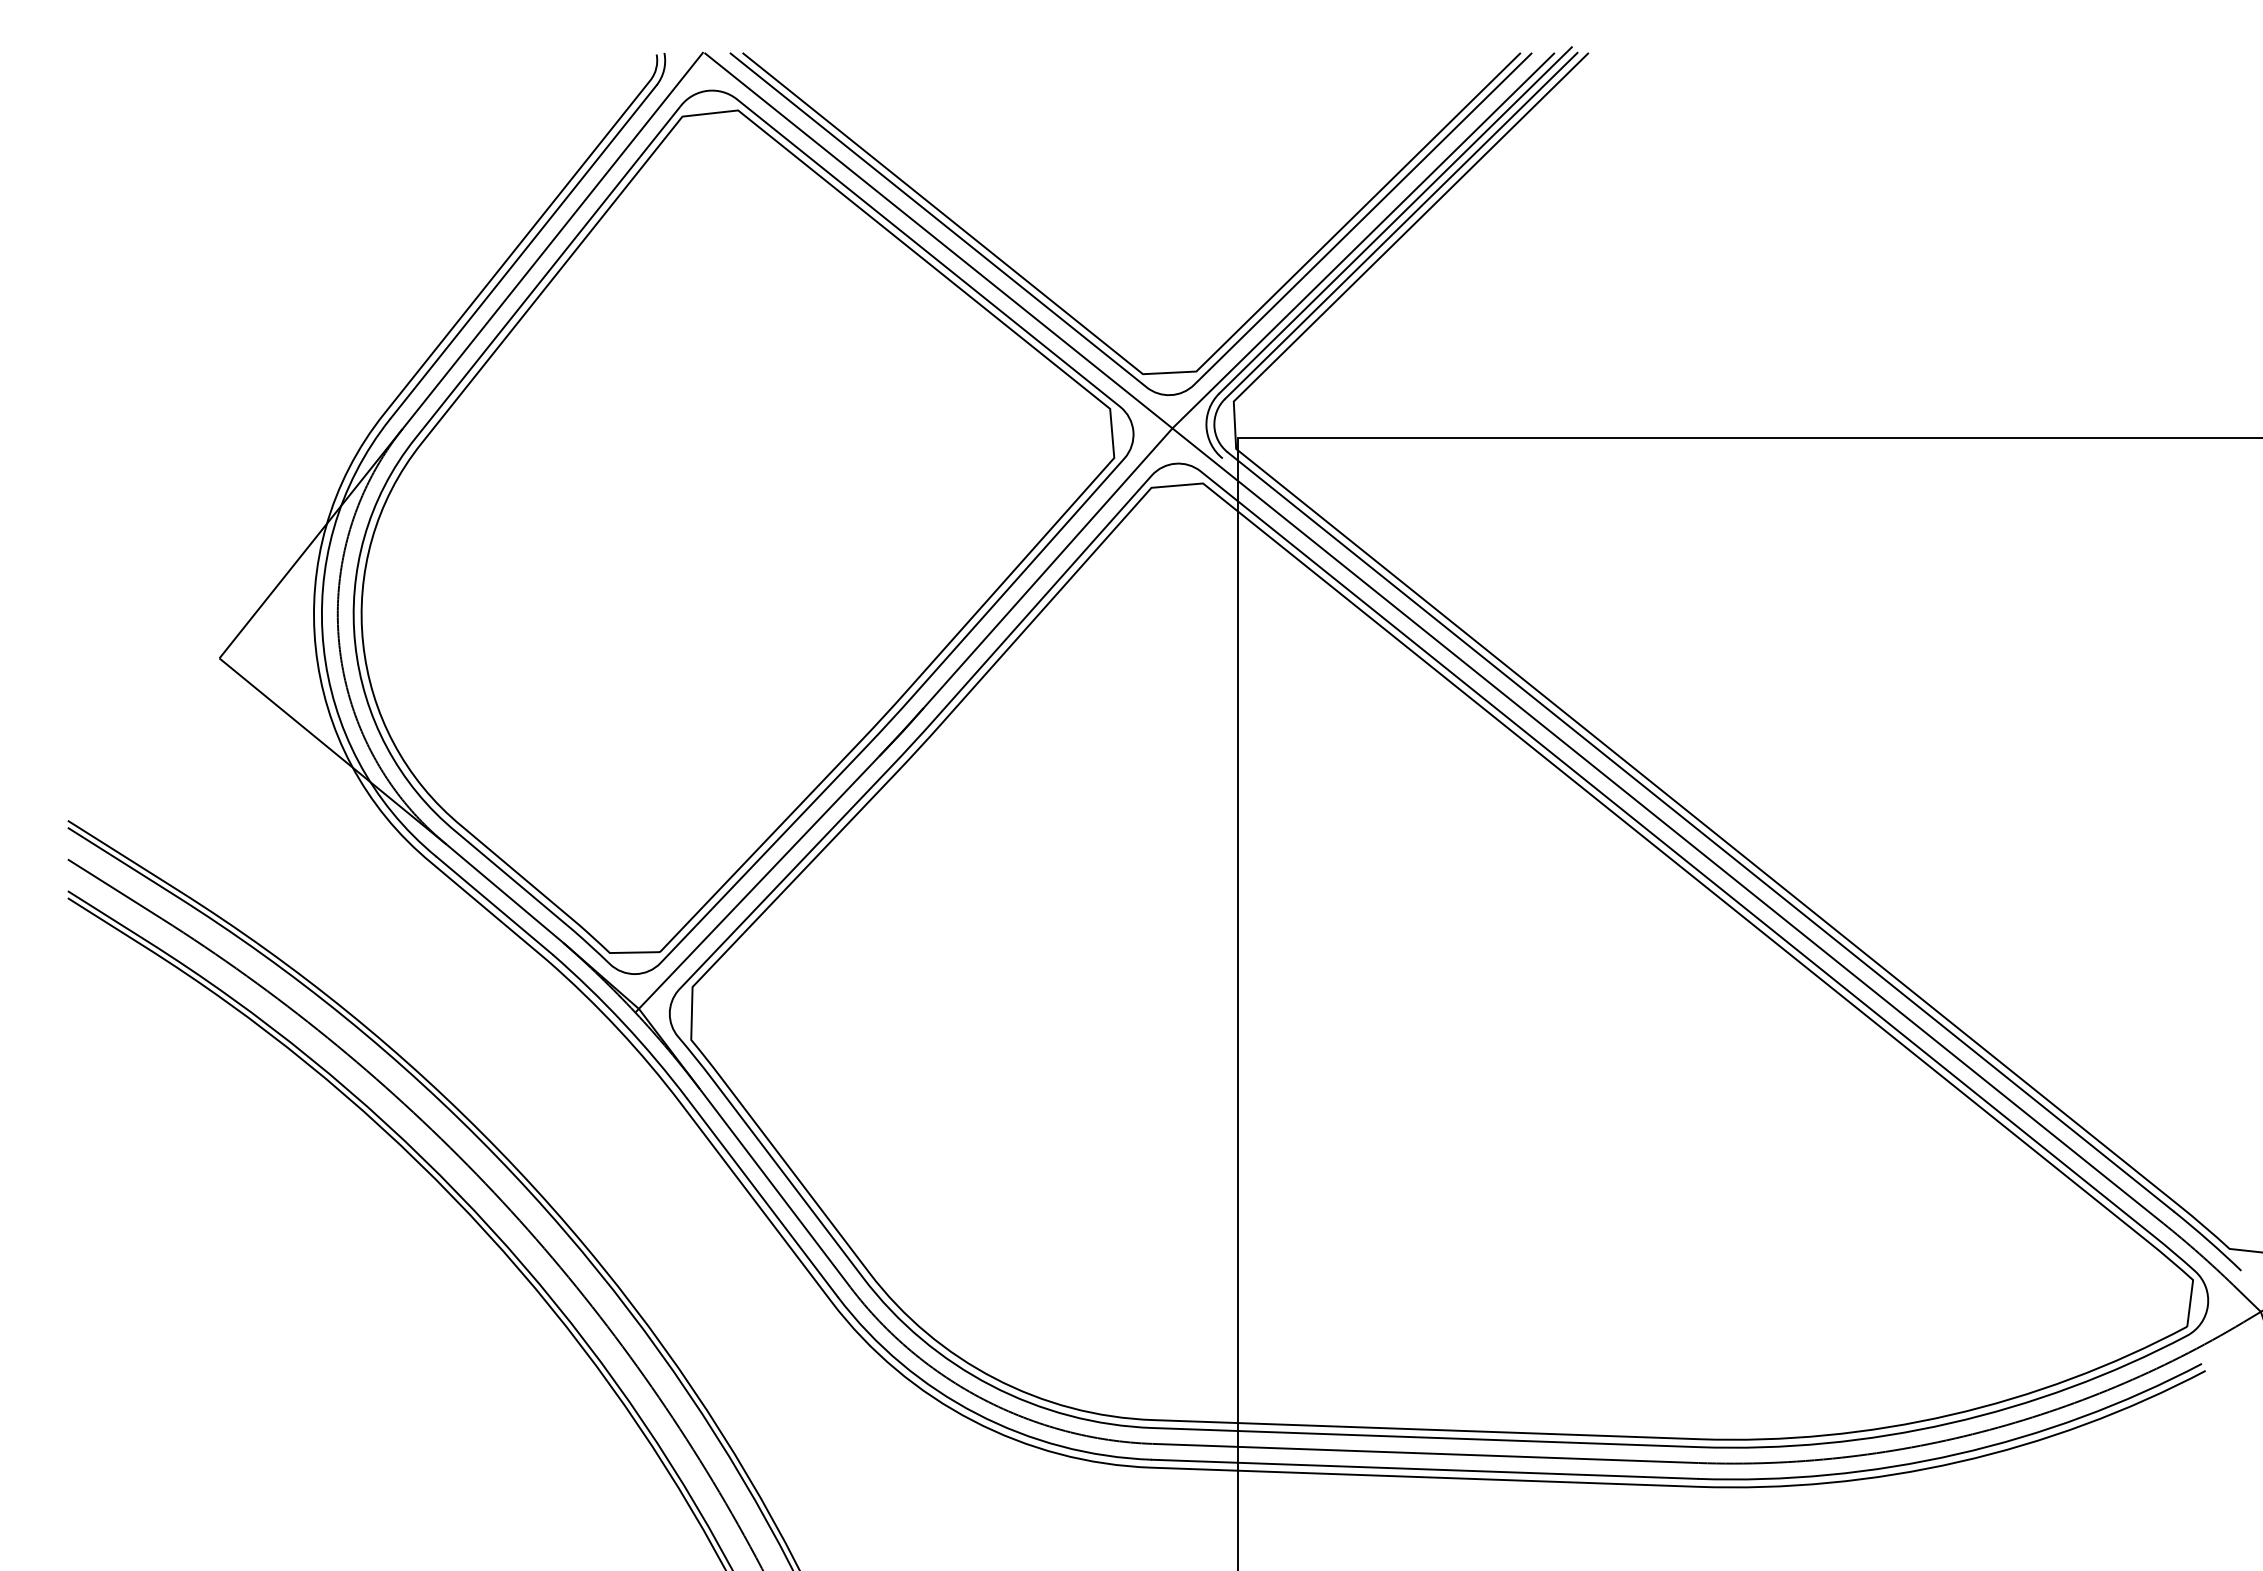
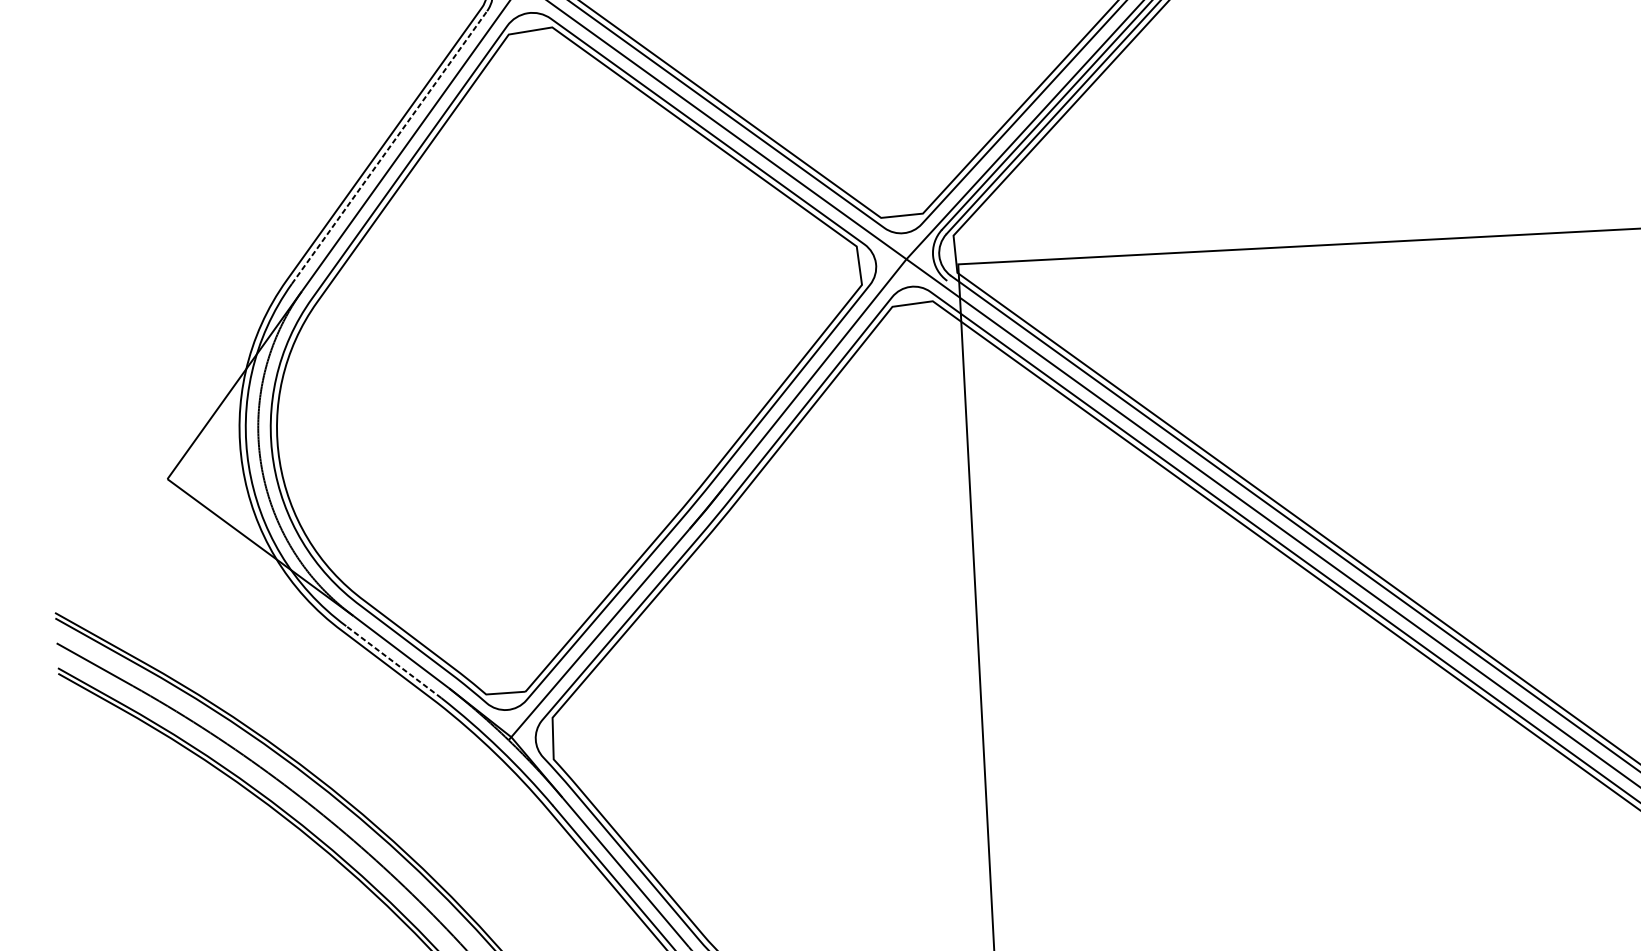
line: (523, 251) -> (389, 147), solid -> dashed
line: (494, 905) -> (393, 661), solid -> dashed

